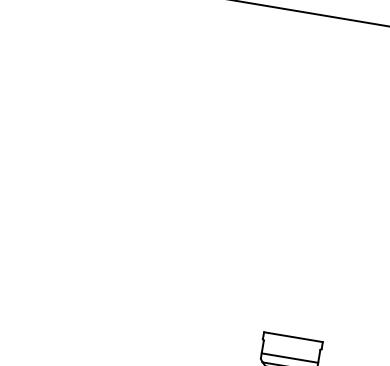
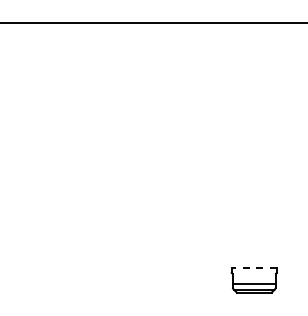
line: (293, 337) -> (254, 267), solid -> dashed

